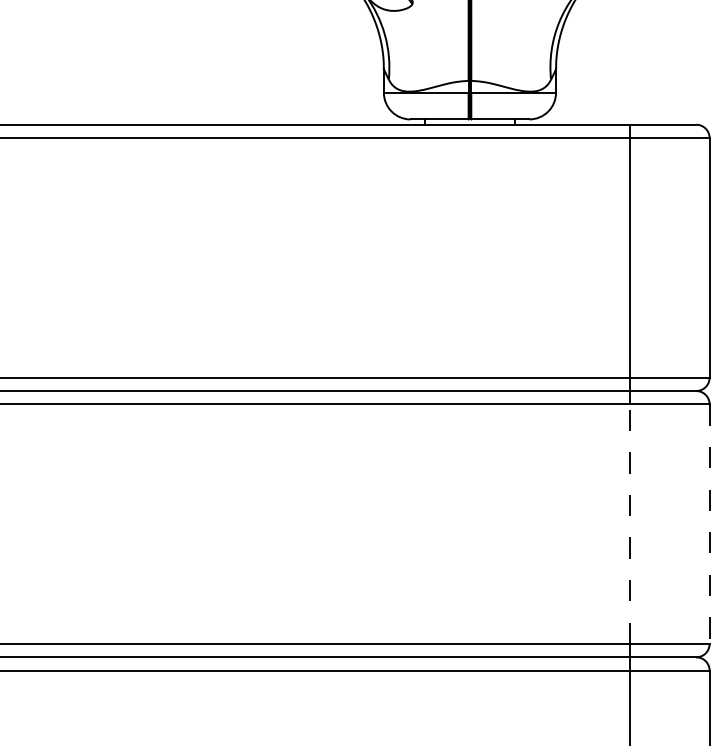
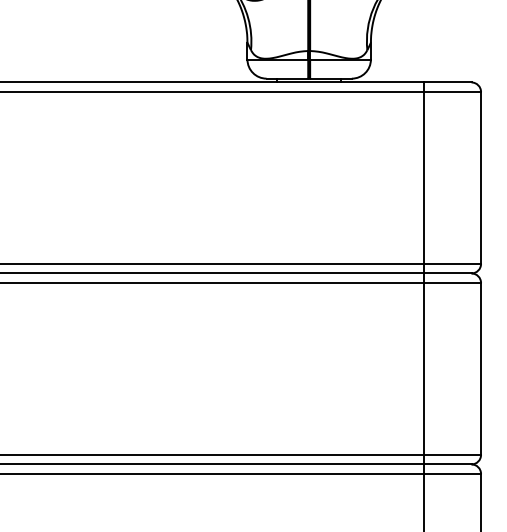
line: (629, 524) -> (423, 369), dashed -> solid
line: (709, 524) -> (480, 369), dashed -> solid

